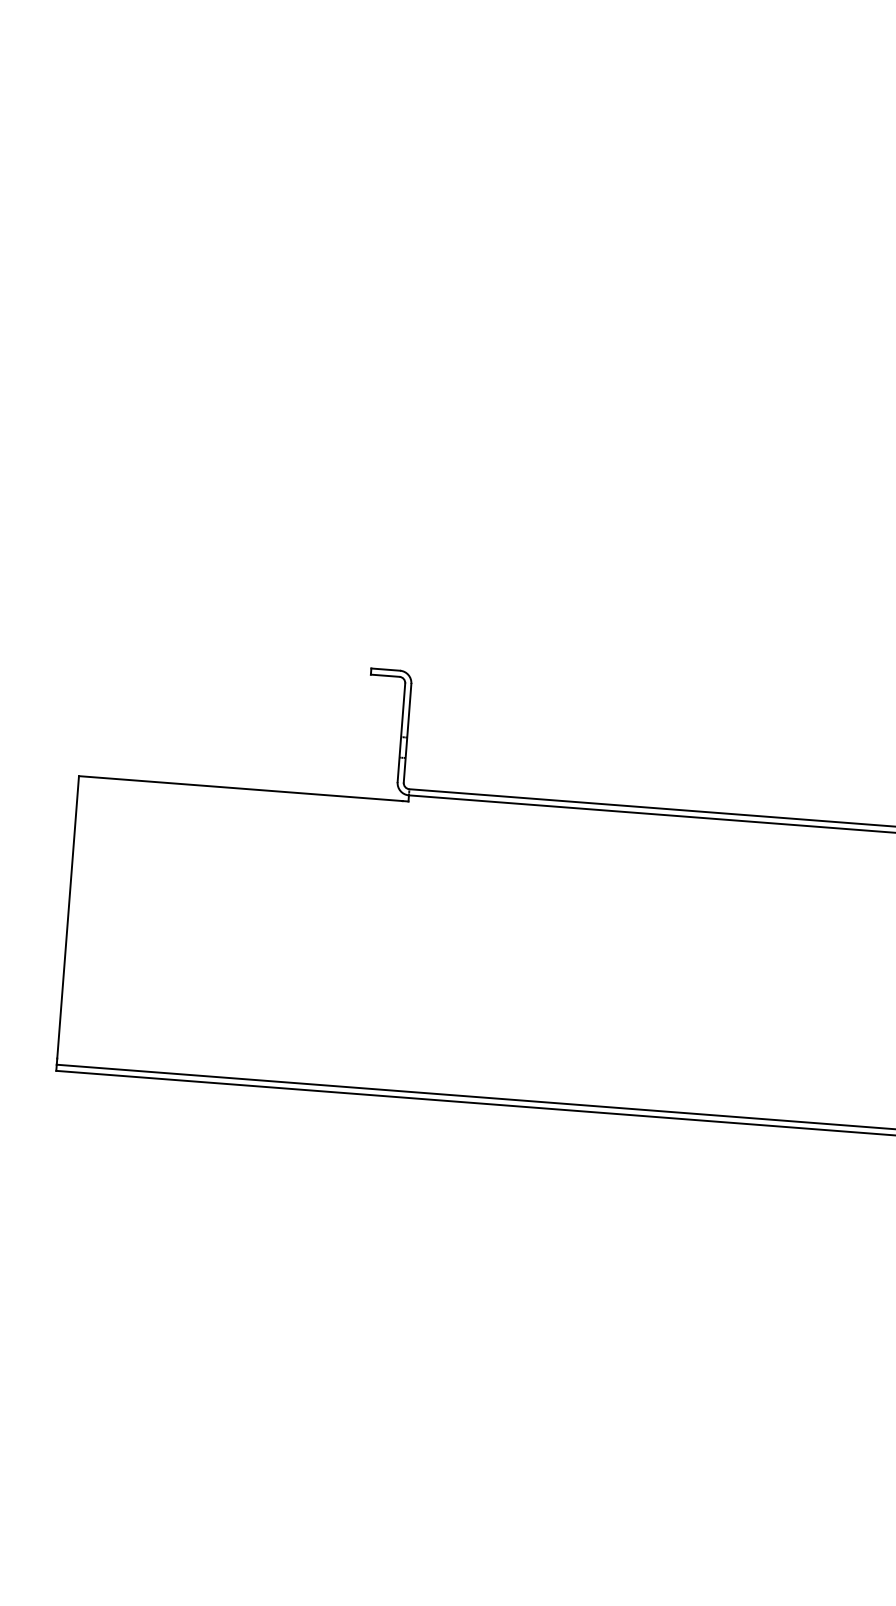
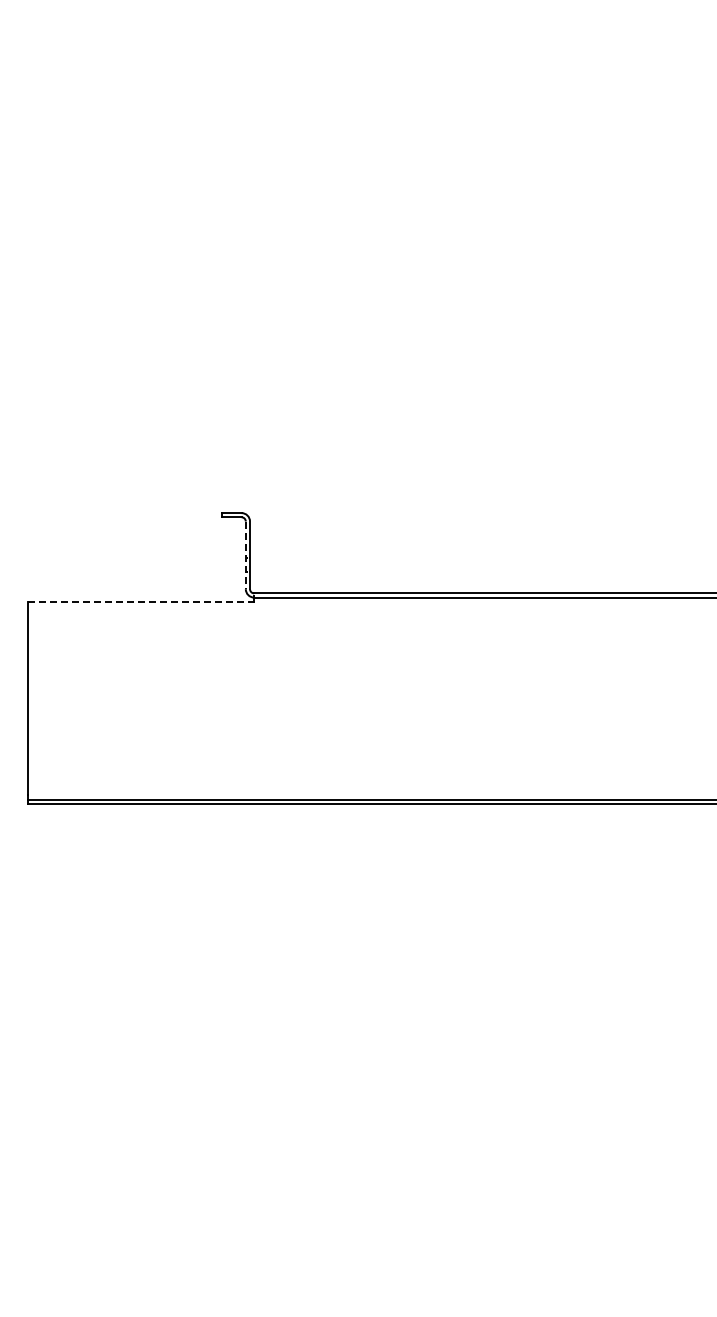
line: (400, 732) -> (245, 555), solid -> dashed
line: (241, 788) -> (139, 601), solid -> dashed

